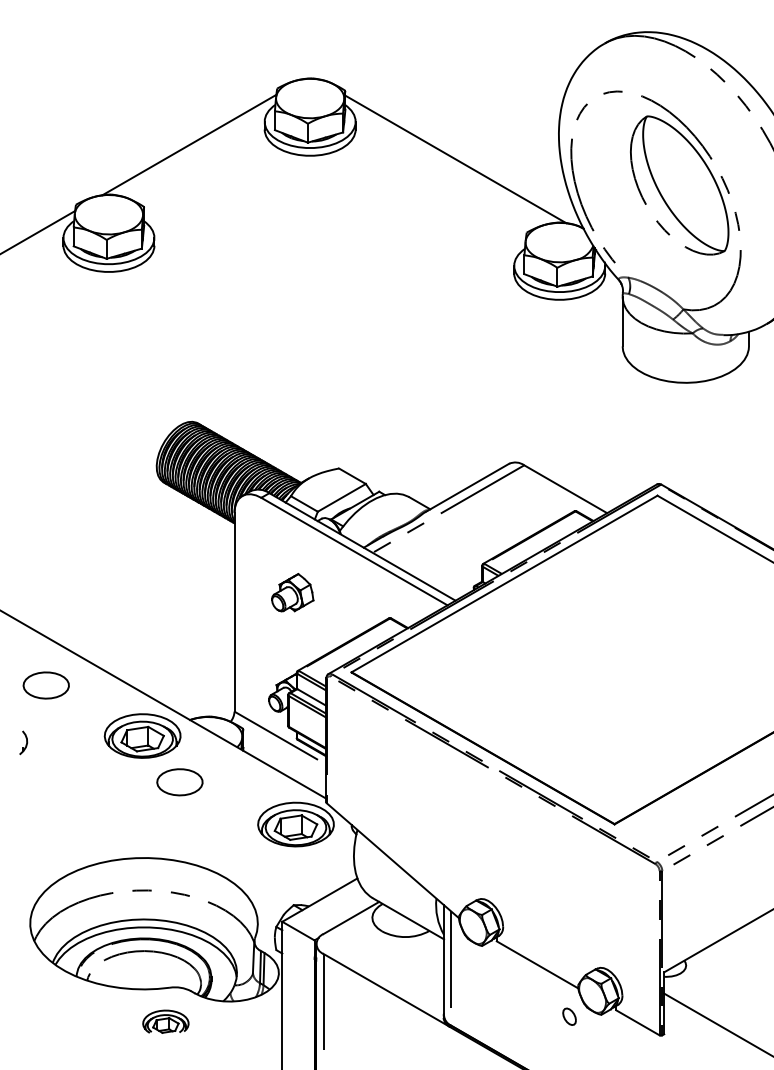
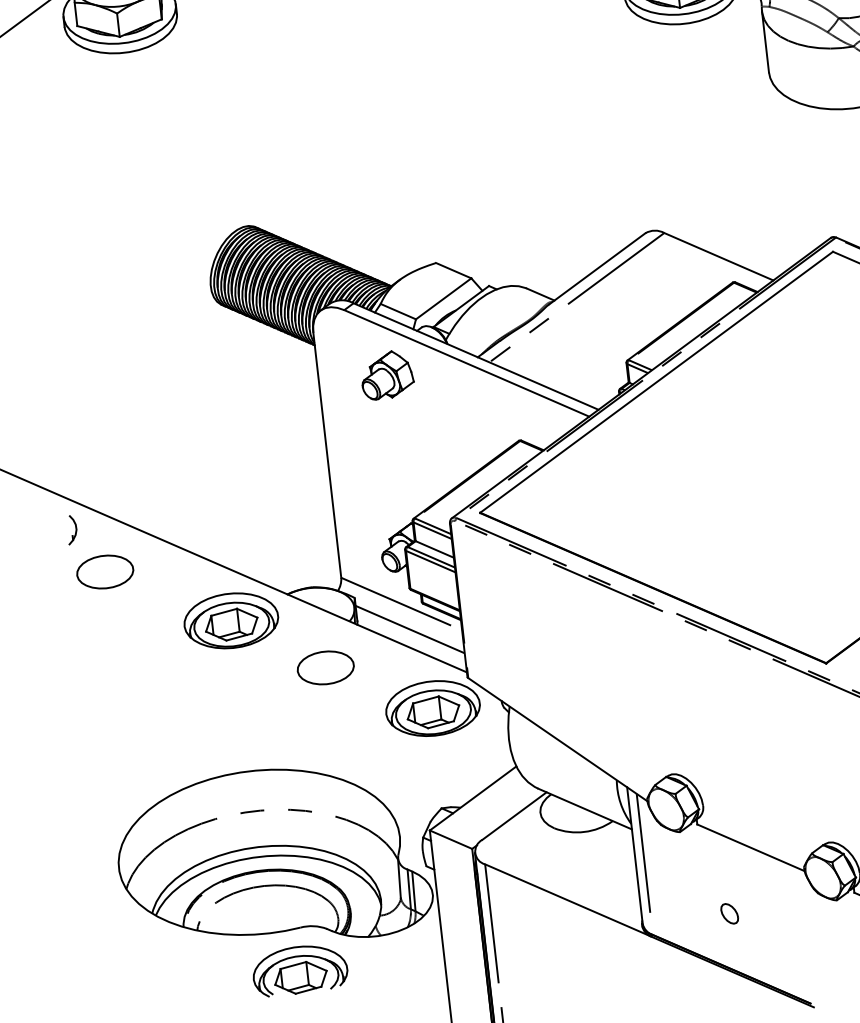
part: (292, 592) -> (386, 374), moved
part: (23, 742) -> (71, 529), moved
line: (284, 759) -> (409, 629), added
part: (179, 782) -> (325, 668), moved
part: (569, 1016) -> (729, 913), moved
part: (165, 1021) -> (299, 969), size x1.67

